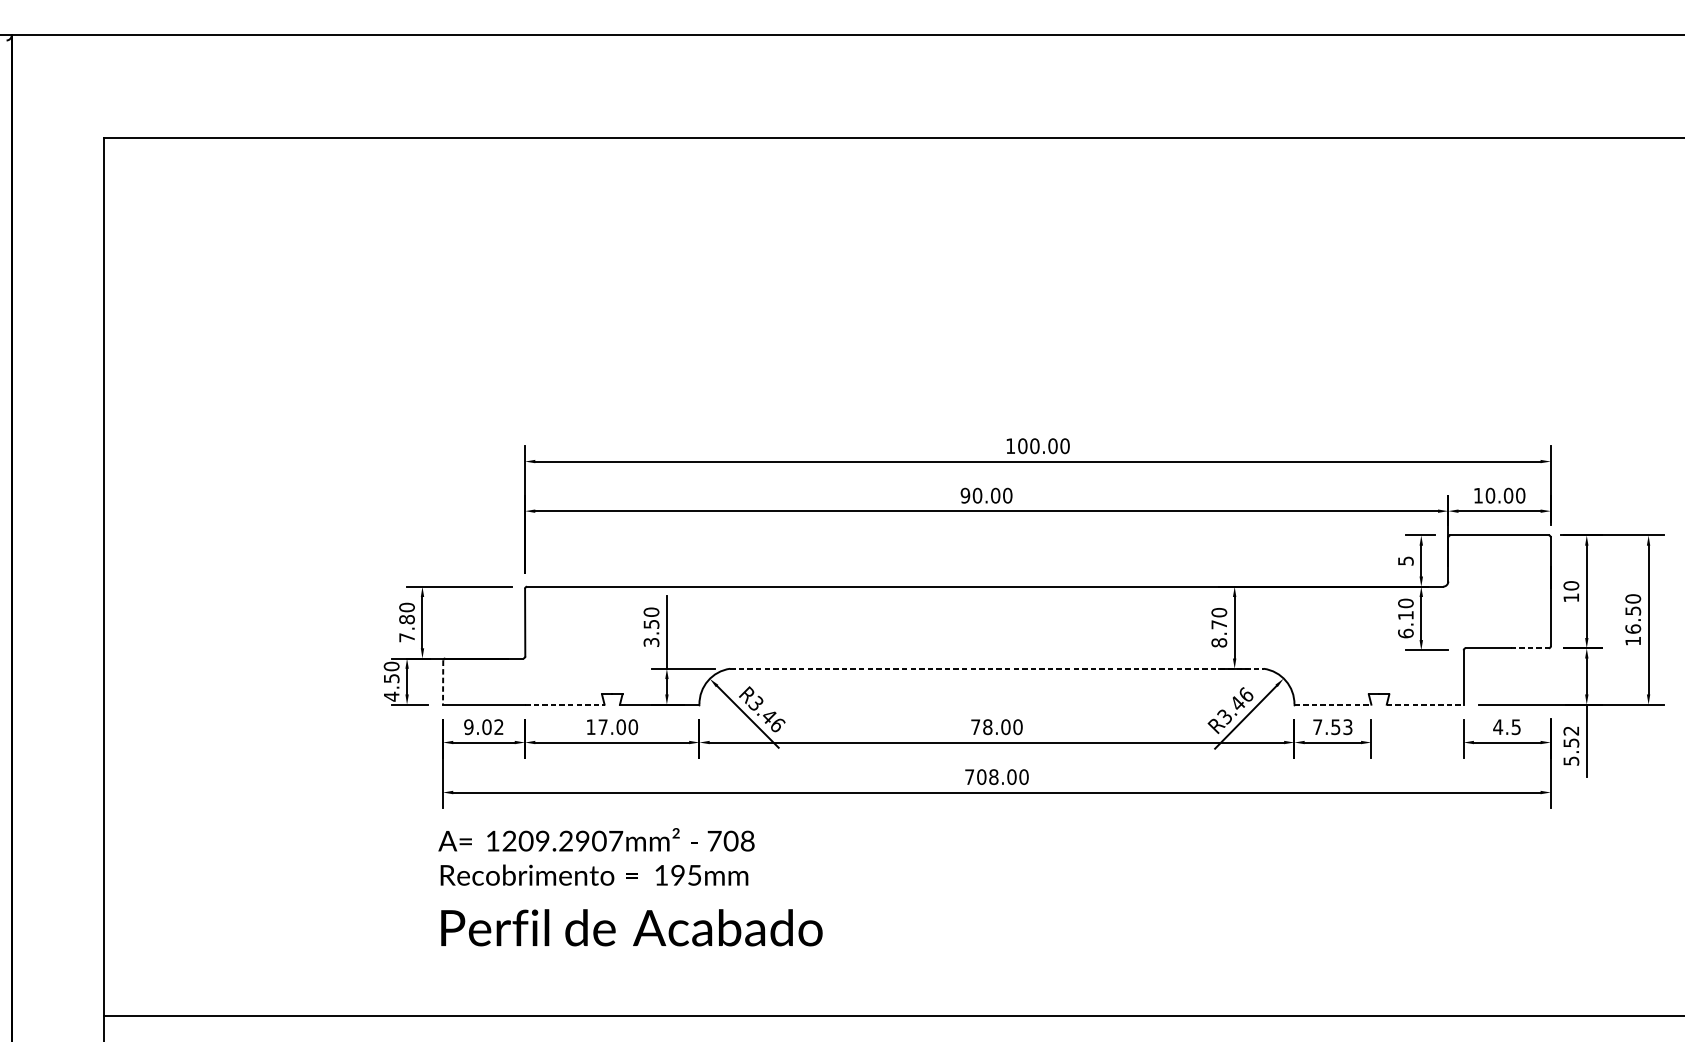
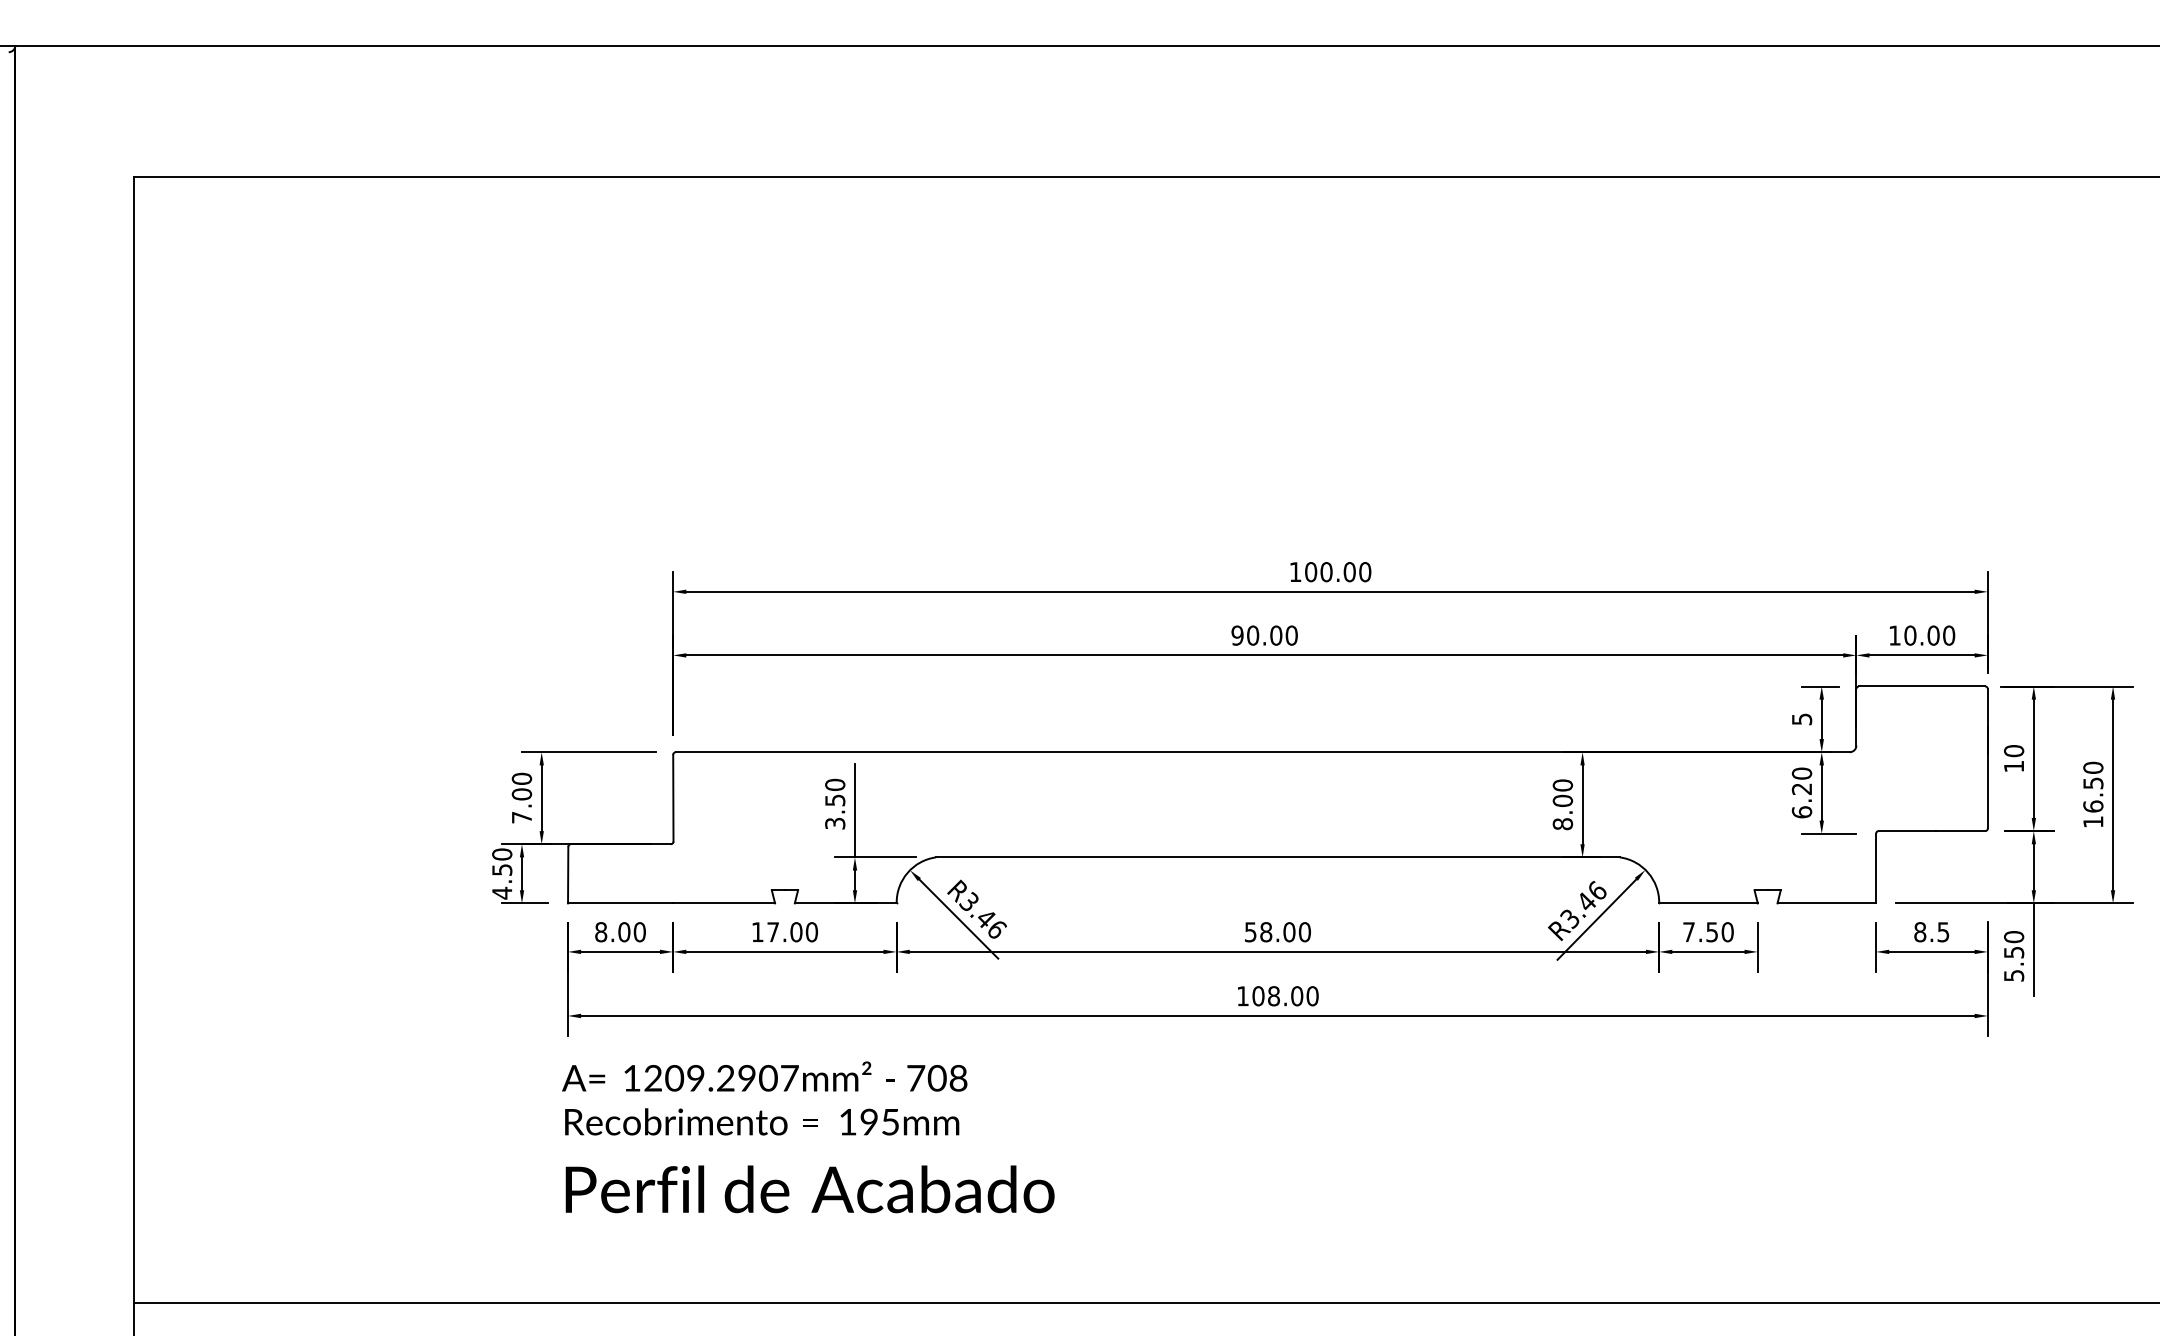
text: (1405, 615) -> (1801, 789), 6.10 -> 6.20
text: (406, 619) -> (521, 794), 7.80 -> 7.00
text: (1218, 624) -> (1562, 800), 8.70 -> 8.00
line: (1529, 648) -> (1960, 831), dashed -> solid
line: (996, 668) -> (1277, 857), dashed -> solid
line: (443, 682) -> (568, 875), dashed -> solid
line: (565, 704) -> (724, 903), dashed -> solid
line: (1332, 704) -> (1708, 903), dashed -> solid
line: (1425, 704) -> (1827, 903), dashed -> solid
text: (483, 727) -> (620, 932), 9.02 -> 8.00
text: (975, 727) -> (1250, 932), 78.00 -> 58.00
text: (1347, 727) -> (1727, 932), 7.53 -> 7.50
text: (1497, 727) -> (1919, 932), 4.5 -> 8.5
text: (1571, 731) -> (2014, 937), 5.52 -> 5.50
text: (969, 777) -> (1242, 996), 708.00 -> 108.00

